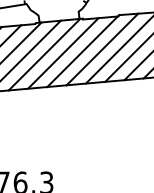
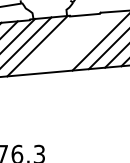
line: (102, 49) -> (86, 41), removed
line: (82, 51) -> (69, 43), removed
line: (63, 52) -> (53, 44), removed

